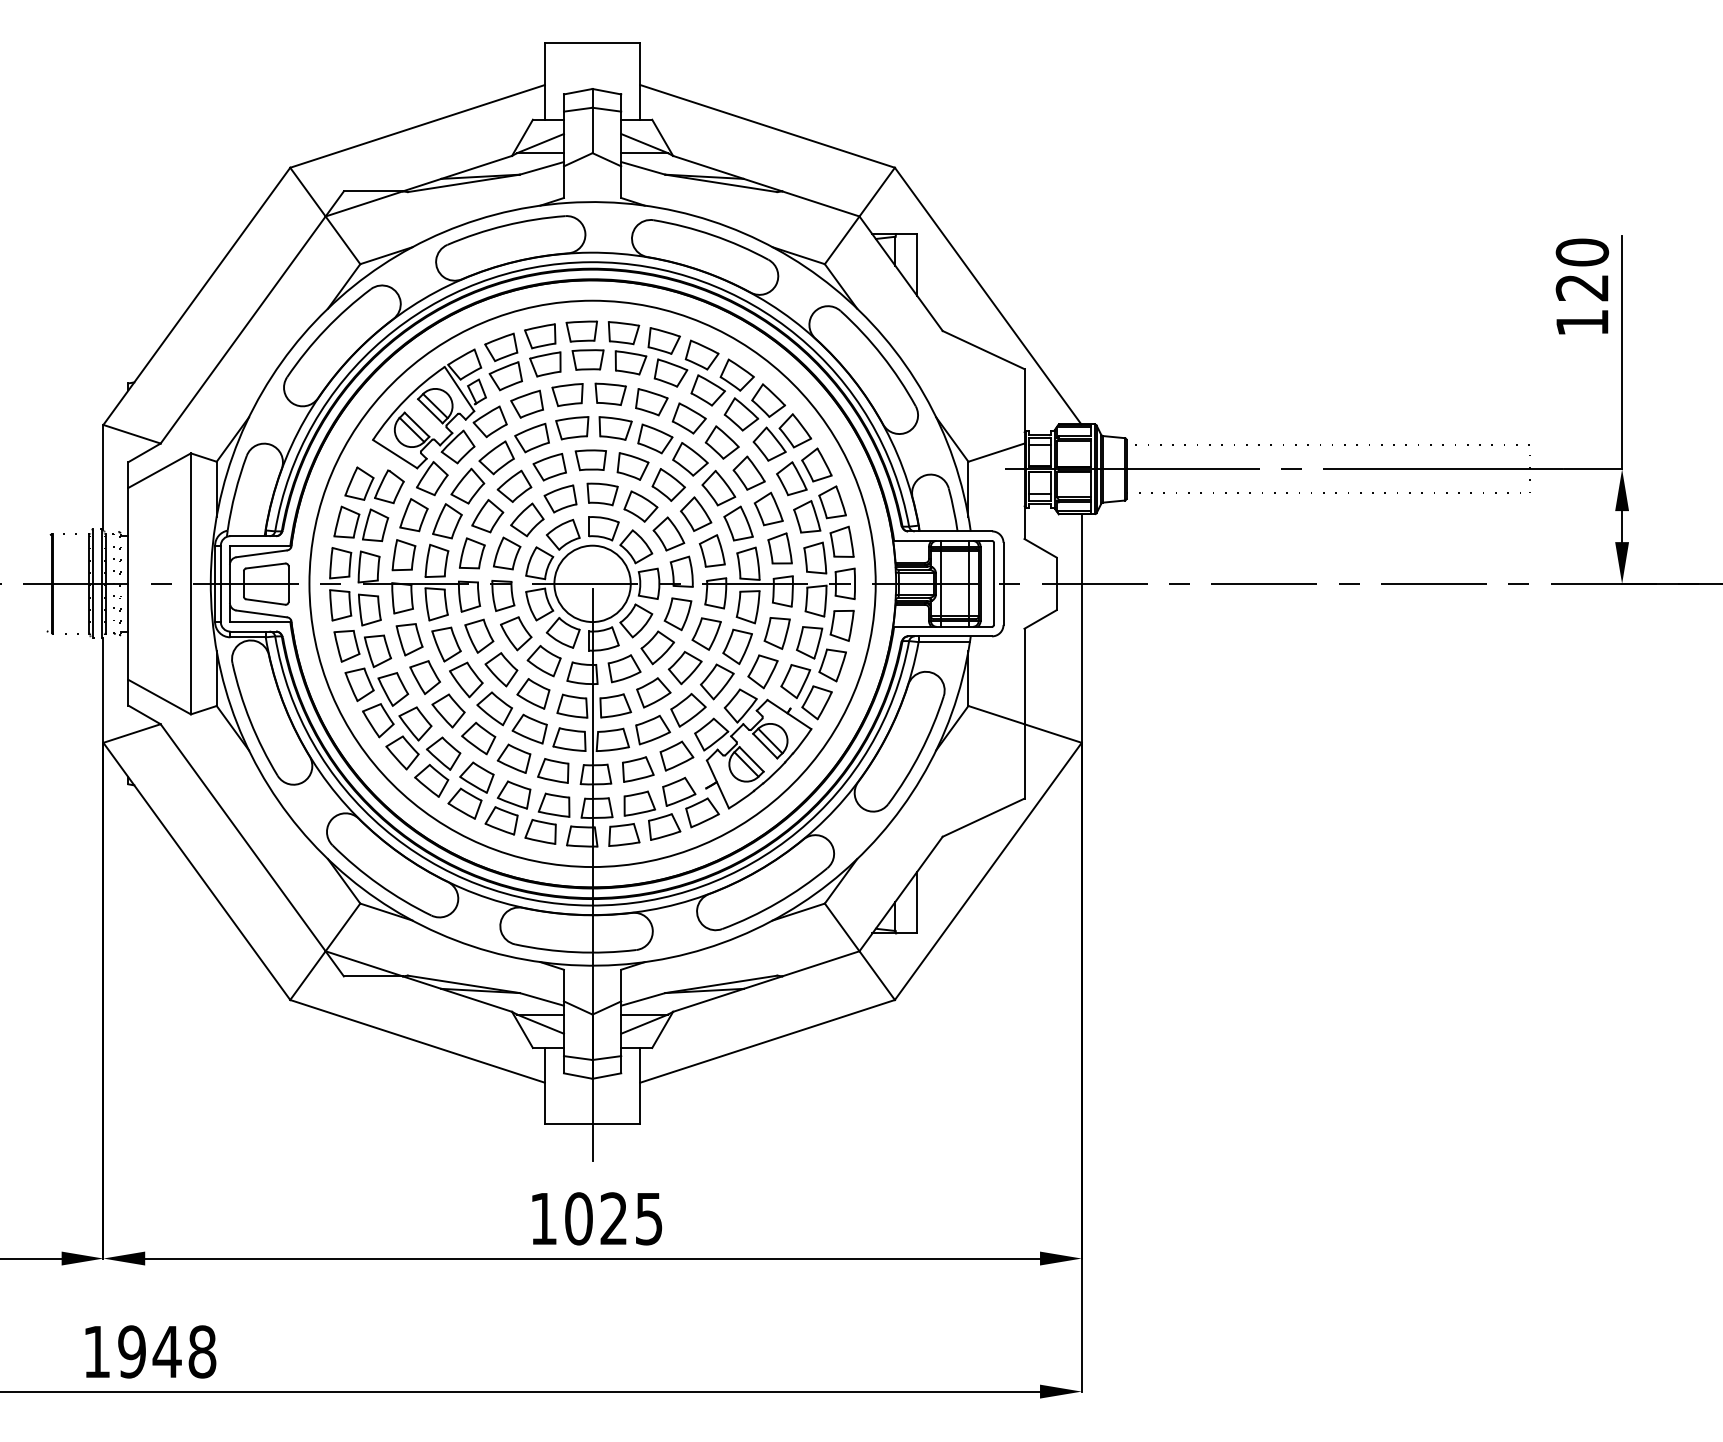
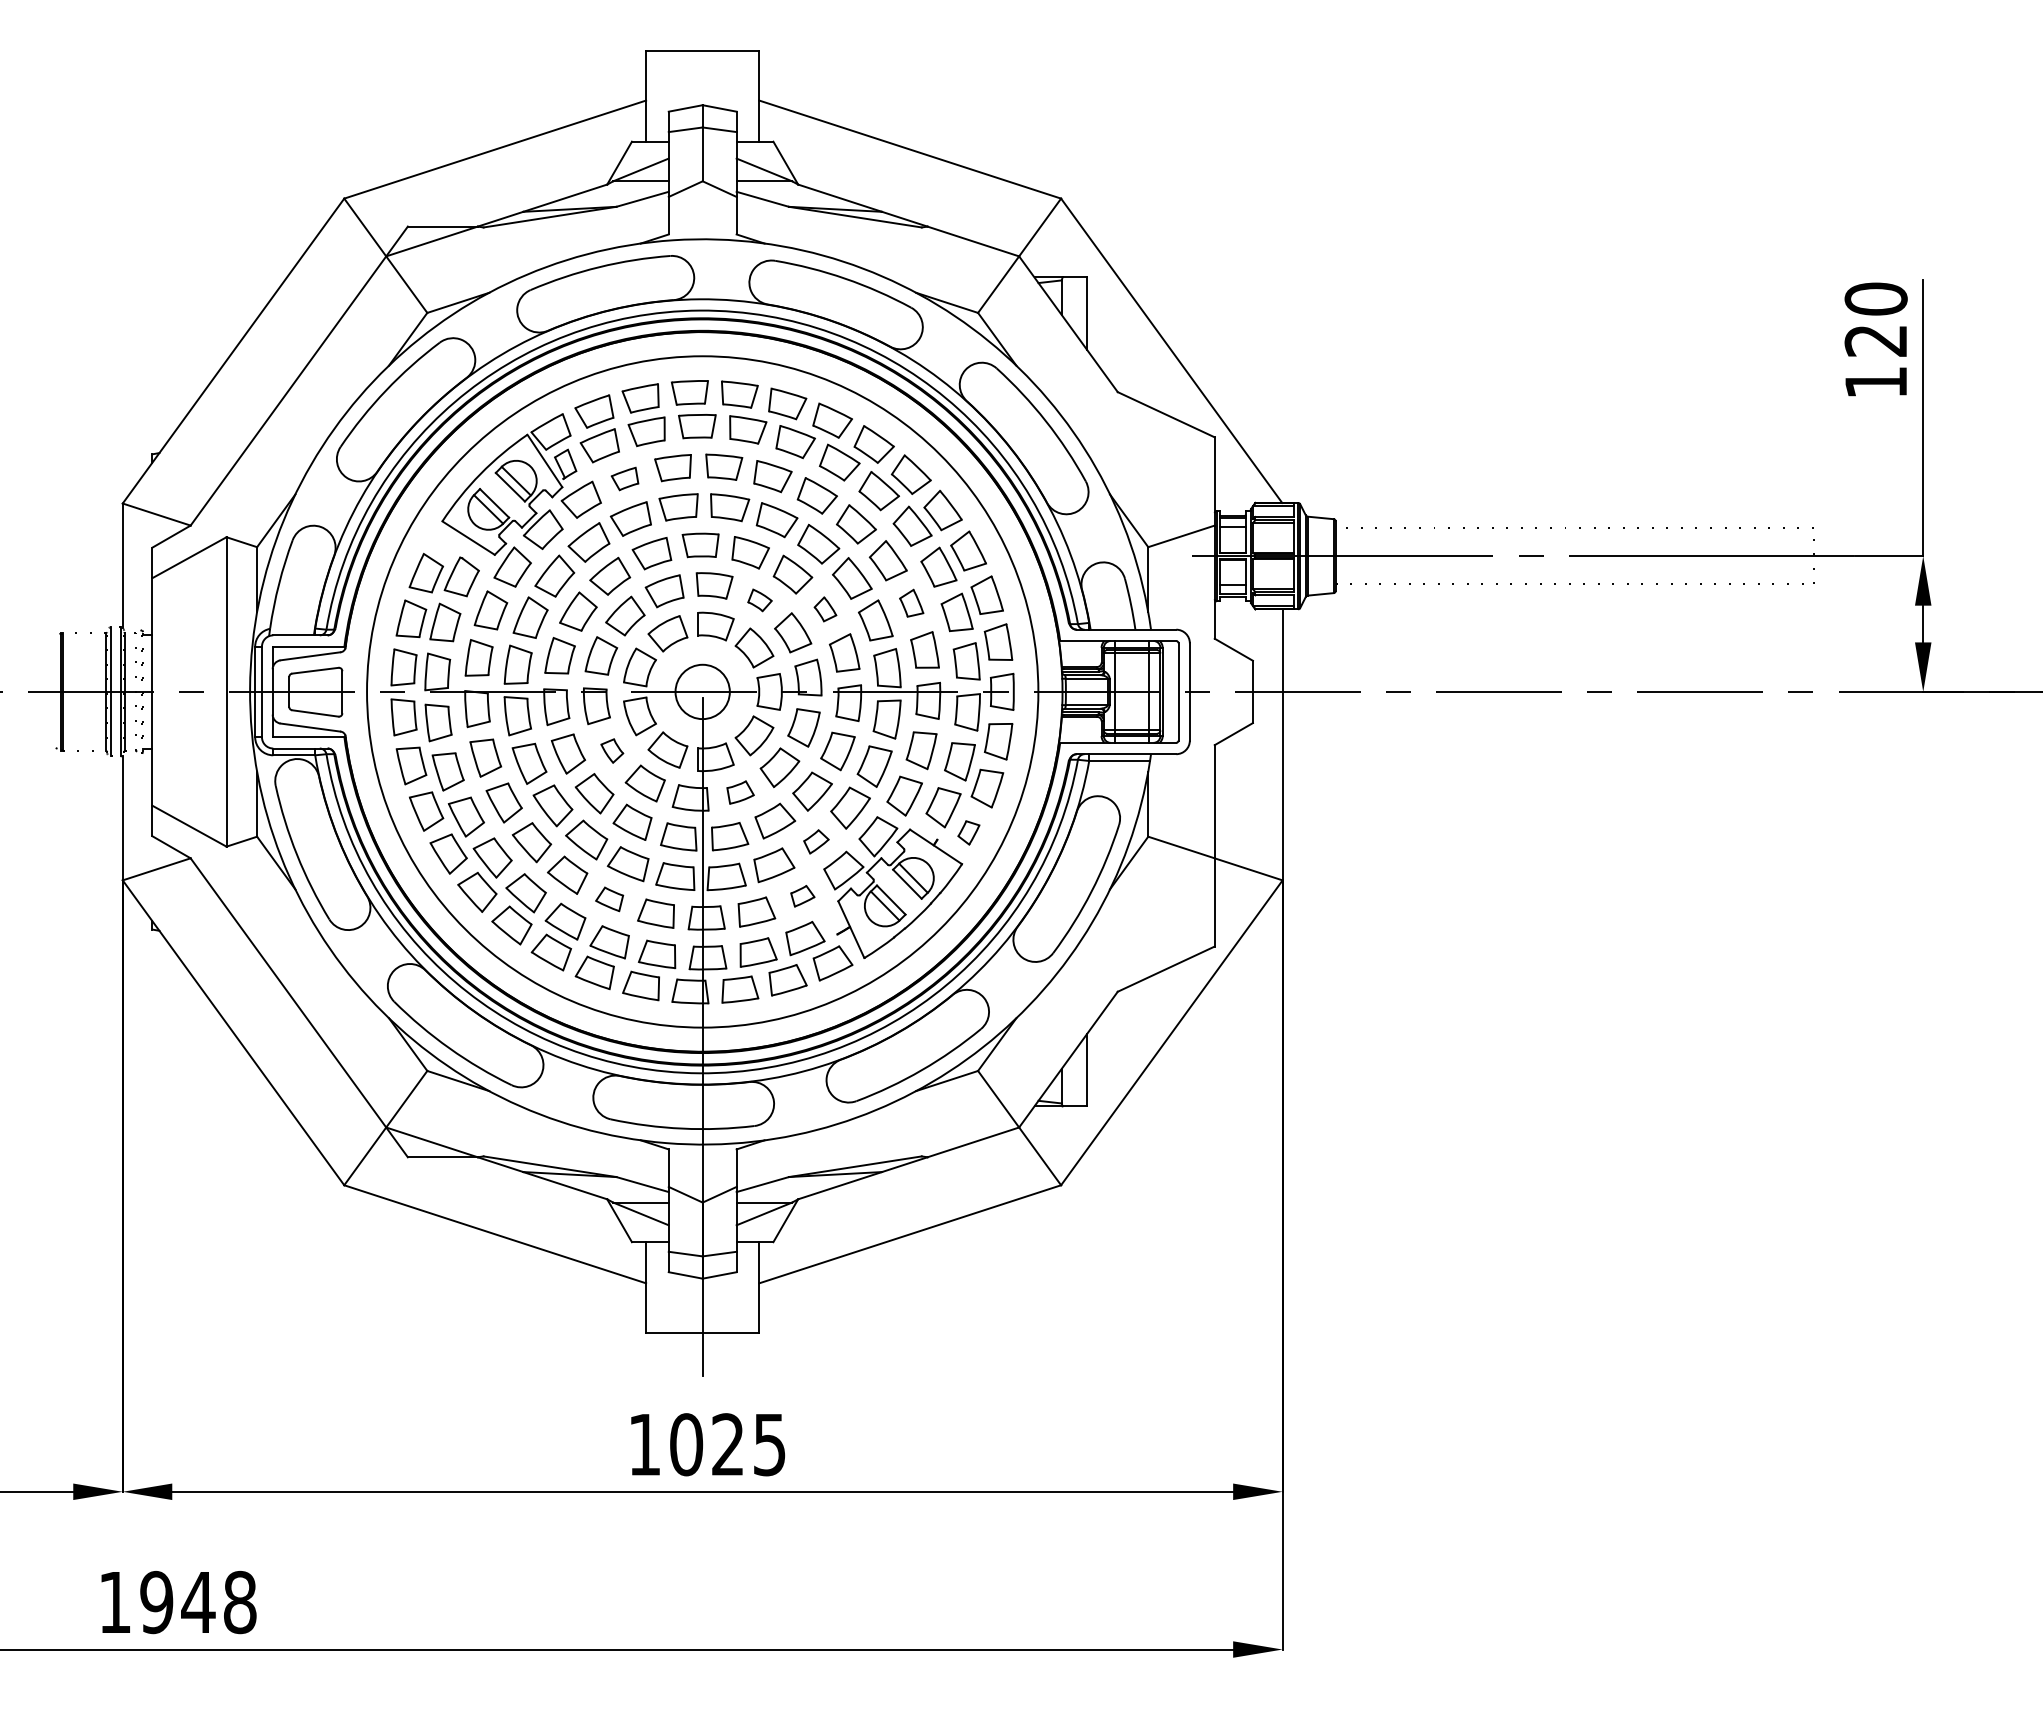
part: (526, 403) -> (624, 478), size x0.7
part: (640, 506) -> (759, 600), size x0.6
part: (768, 509) -> (911, 603), size x0.7
part: (696, 514) -> (825, 609), size x0.6
circle: (592, 583) -> (702, 691), size x0.6
part: (516, 633) -> (612, 750), size x0.6
part: (624, 668) -> (740, 792), size x0.7
part: (816, 702) -> (968, 832), size x0.6
part: (688, 710) -> (816, 841), size x0.6
part: (676, 756) -> (802, 896), size x0.6
part: (513, 758) -> (609, 899), size x0.7

